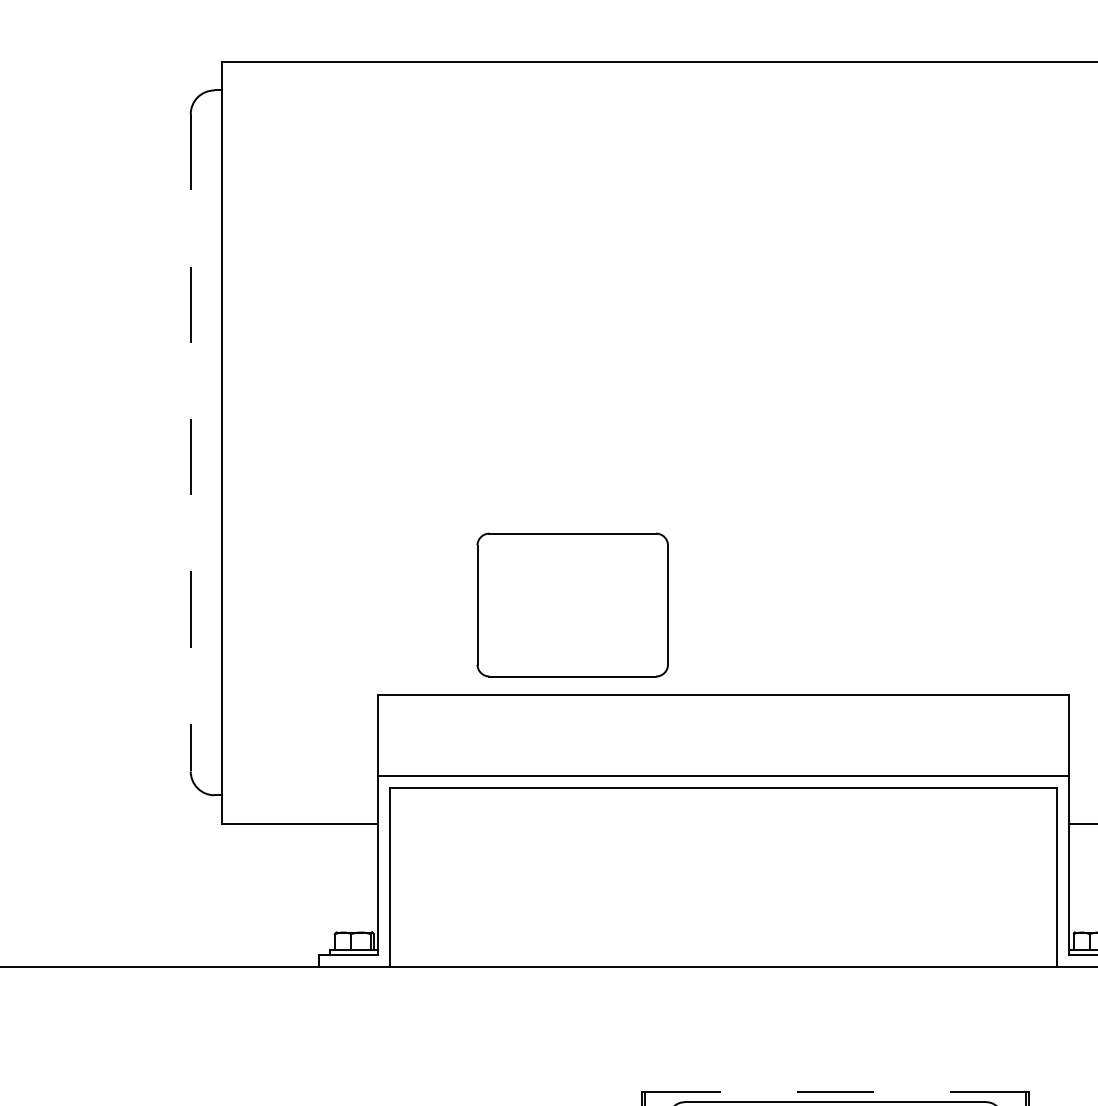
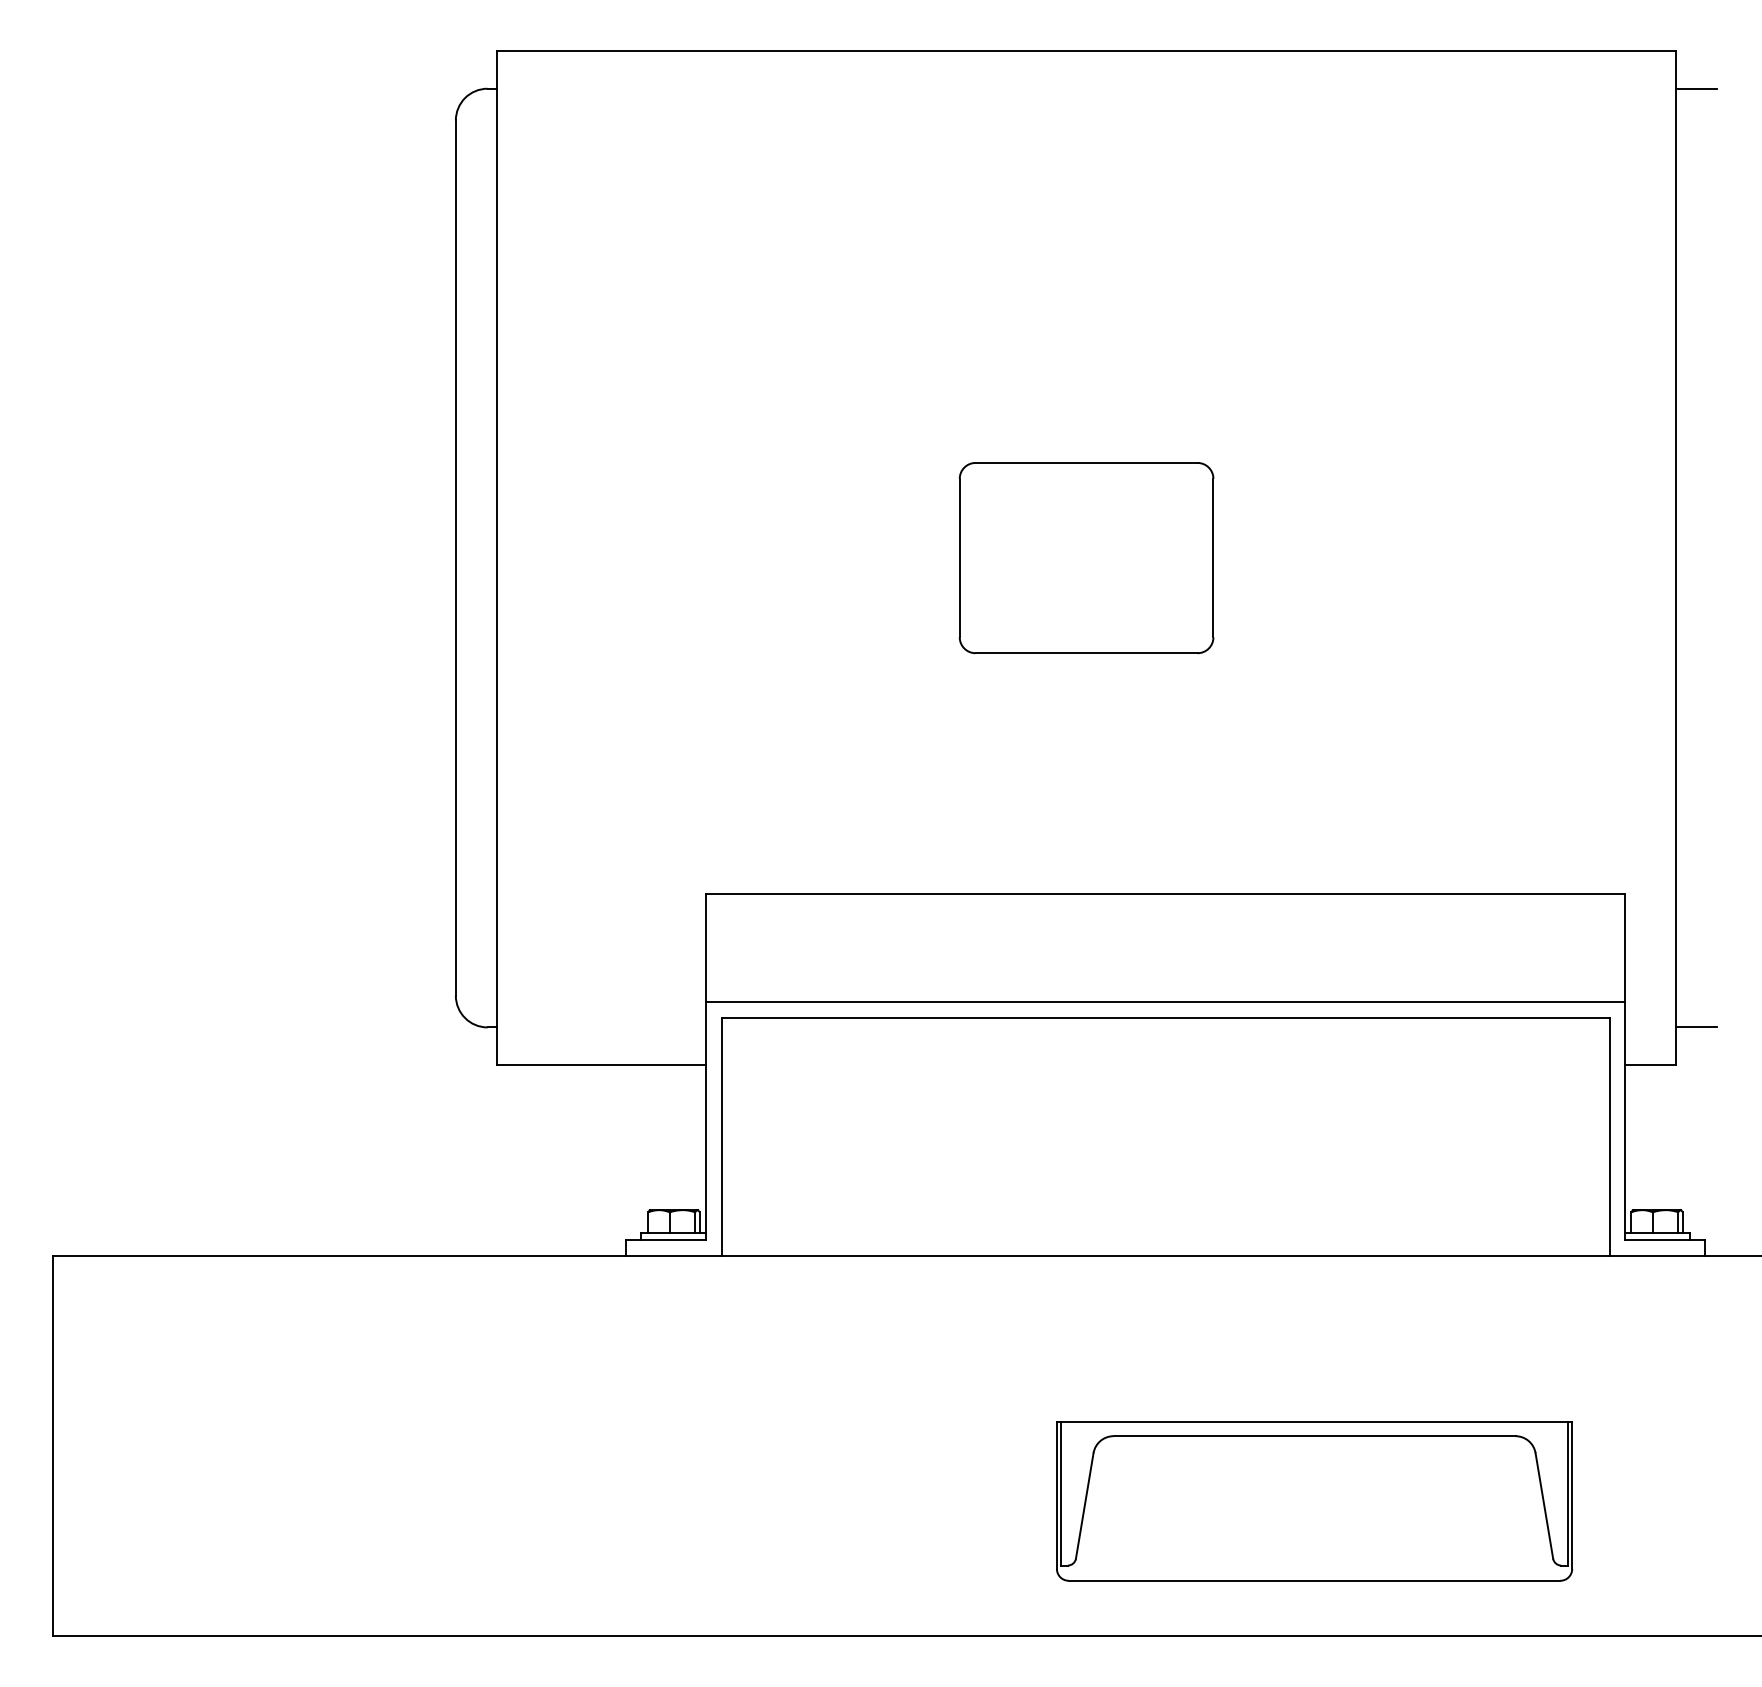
line: (190, 443) -> (455, 558), dashed -> solid
part: (572, 605) -> (1086, 558), moved
line: (835, 1091) -> (1314, 1422), dashed -> solid

